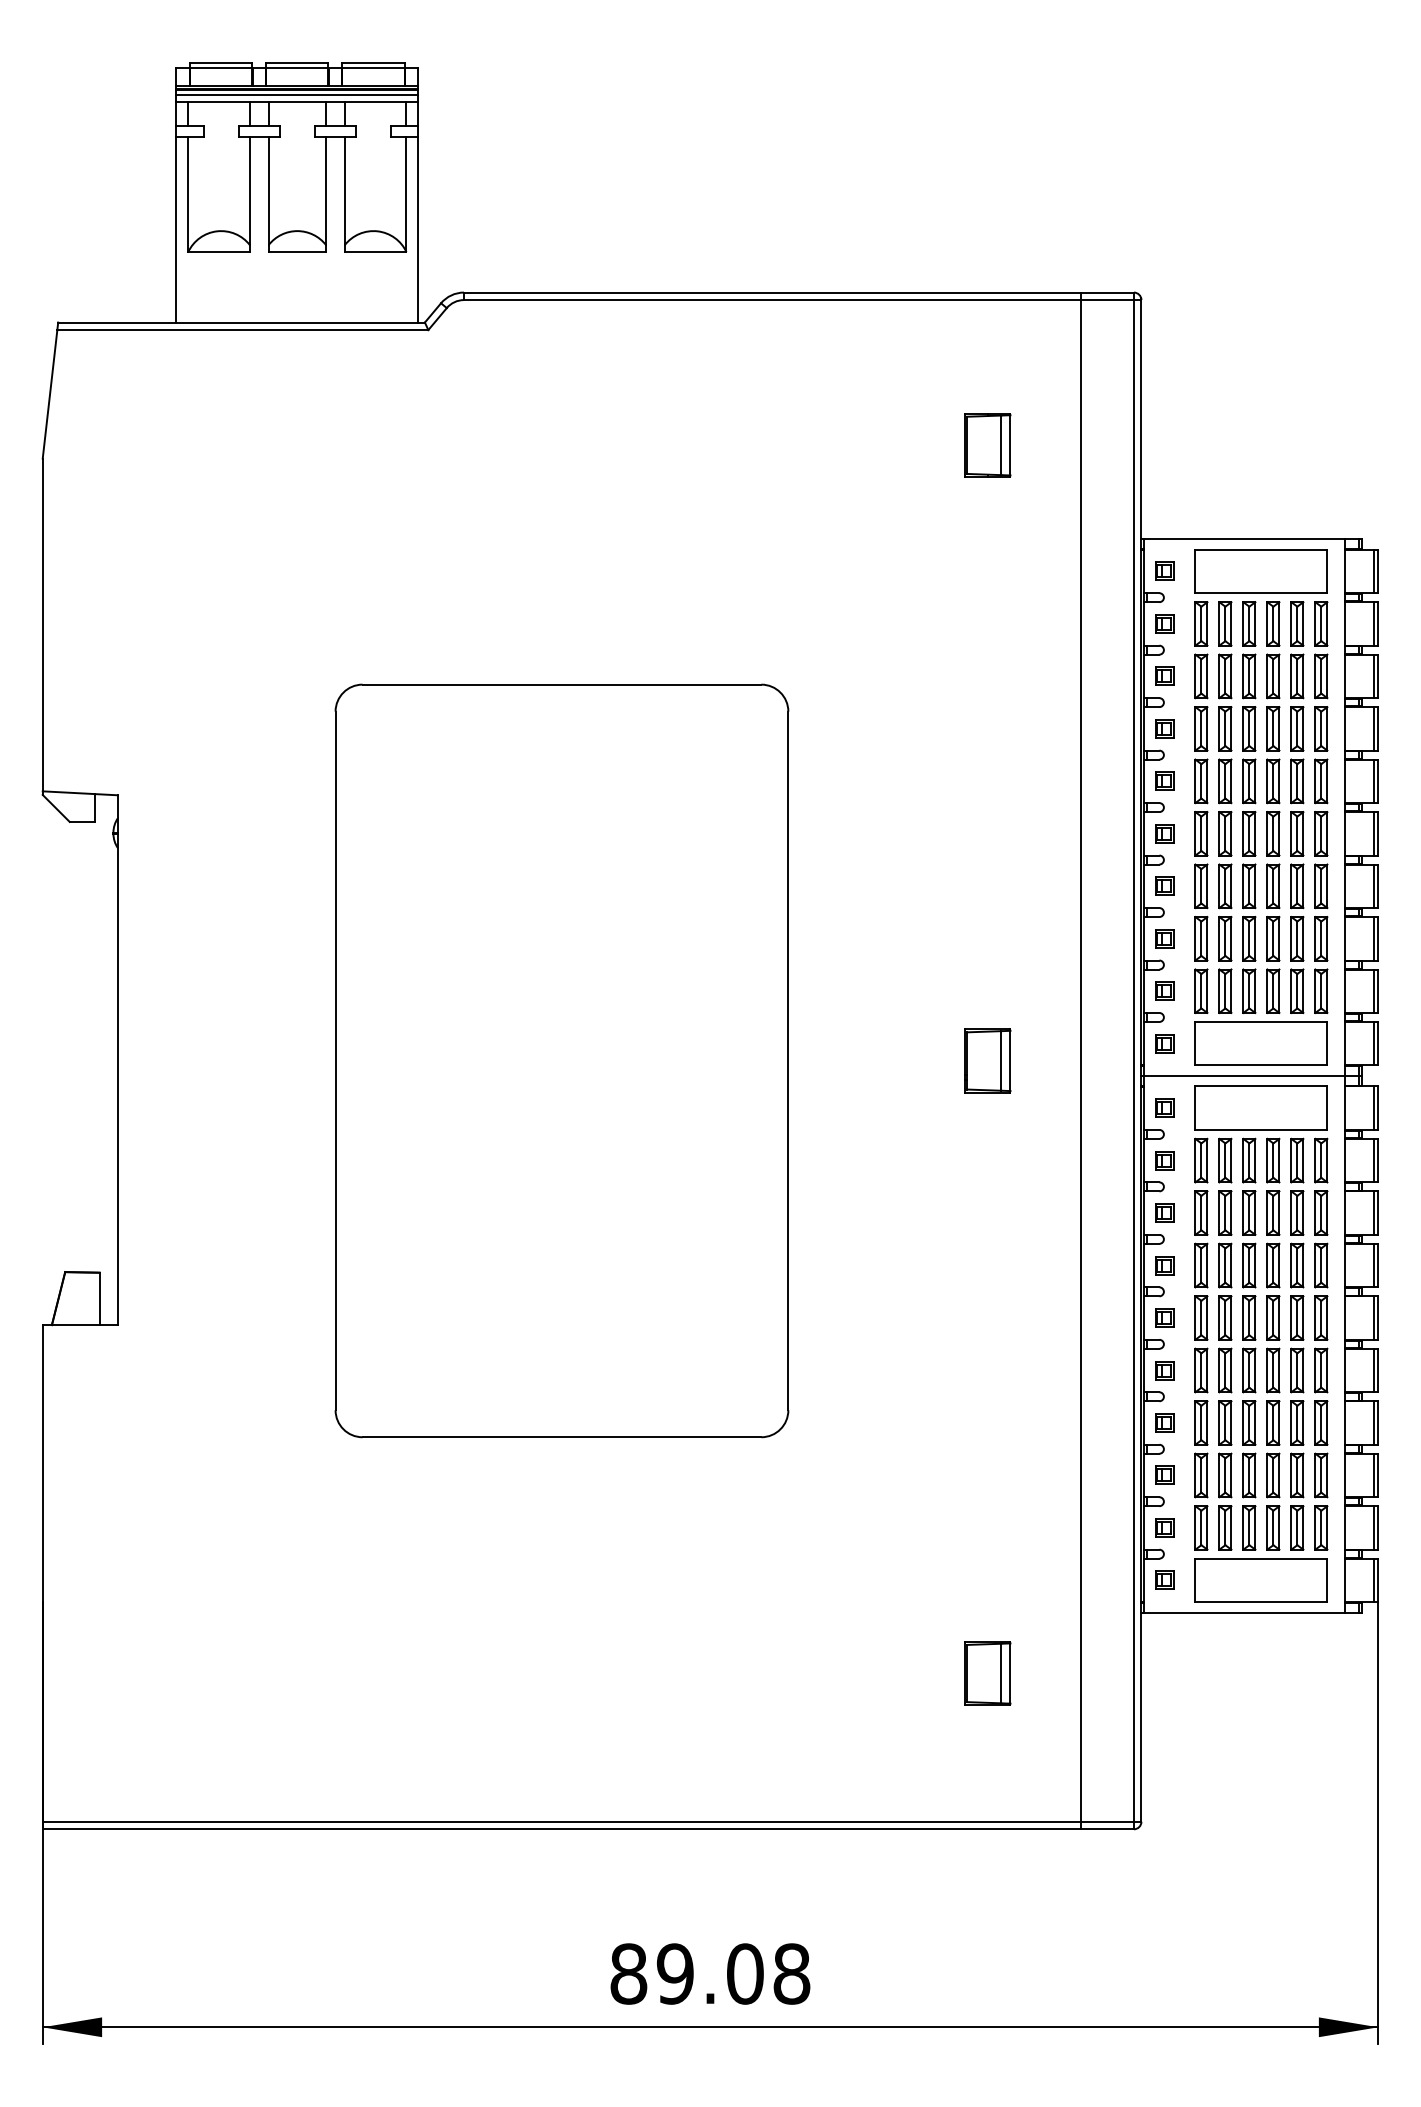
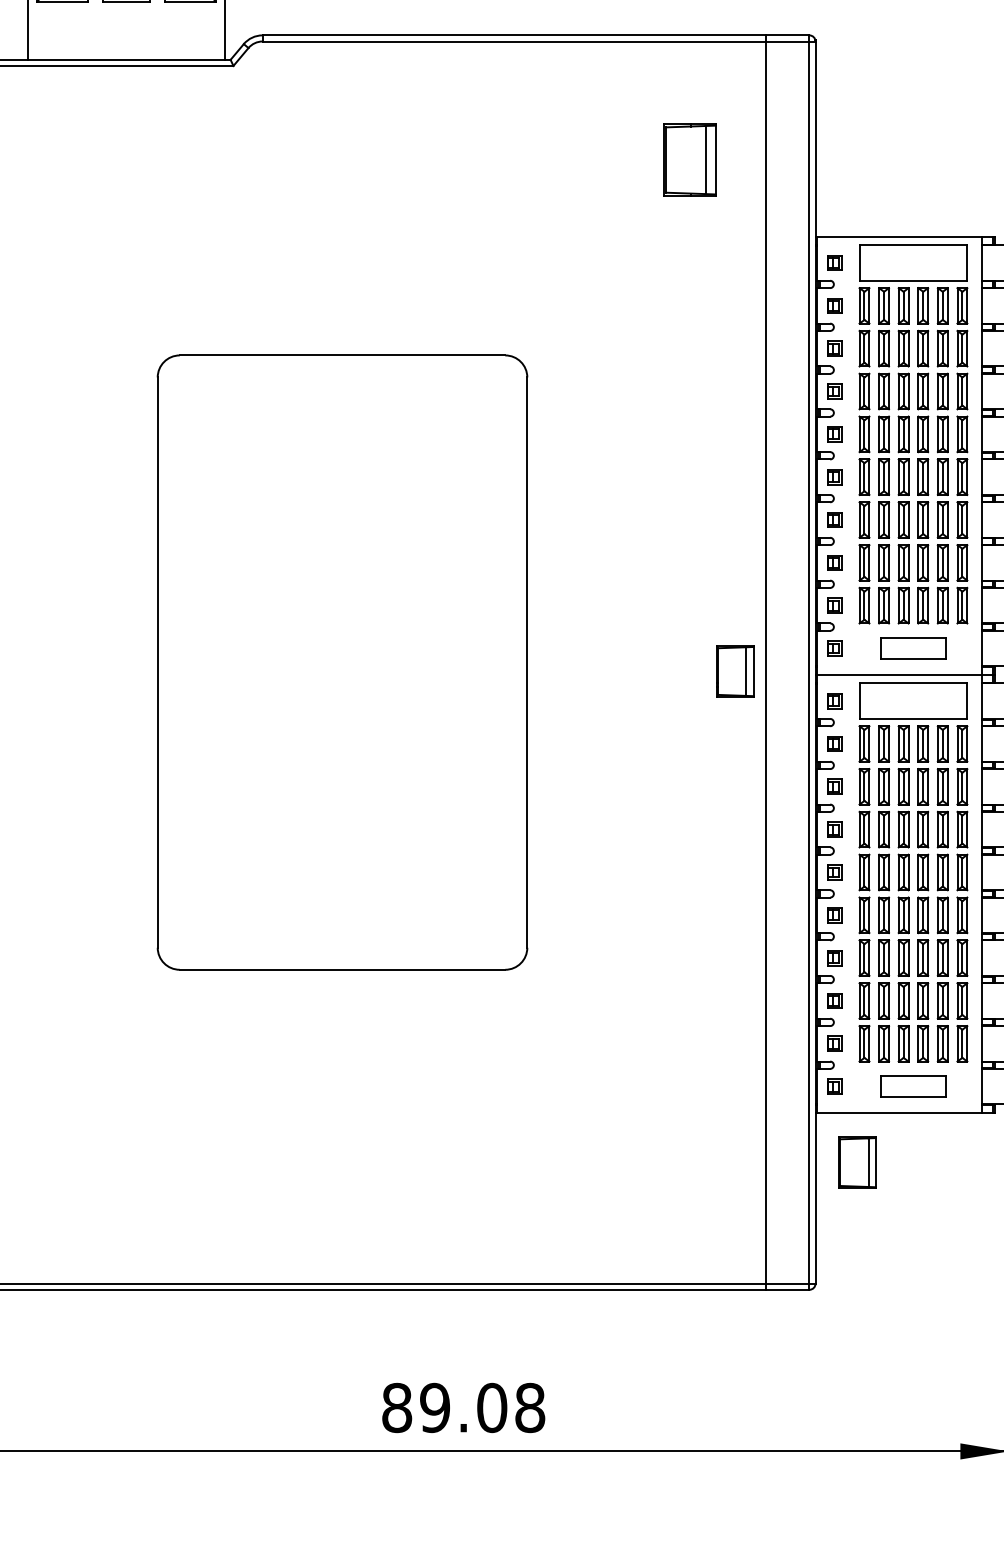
part: (987, 445) -> (689, 160), size x1.4
part: (1260, 1043) -> (912, 648), size x0.6
part: (987, 1060) -> (734, 671), moved
part: (1260, 1580) -> (912, 1086), size x0.6
part: (987, 1673) -> (857, 1162), moved

